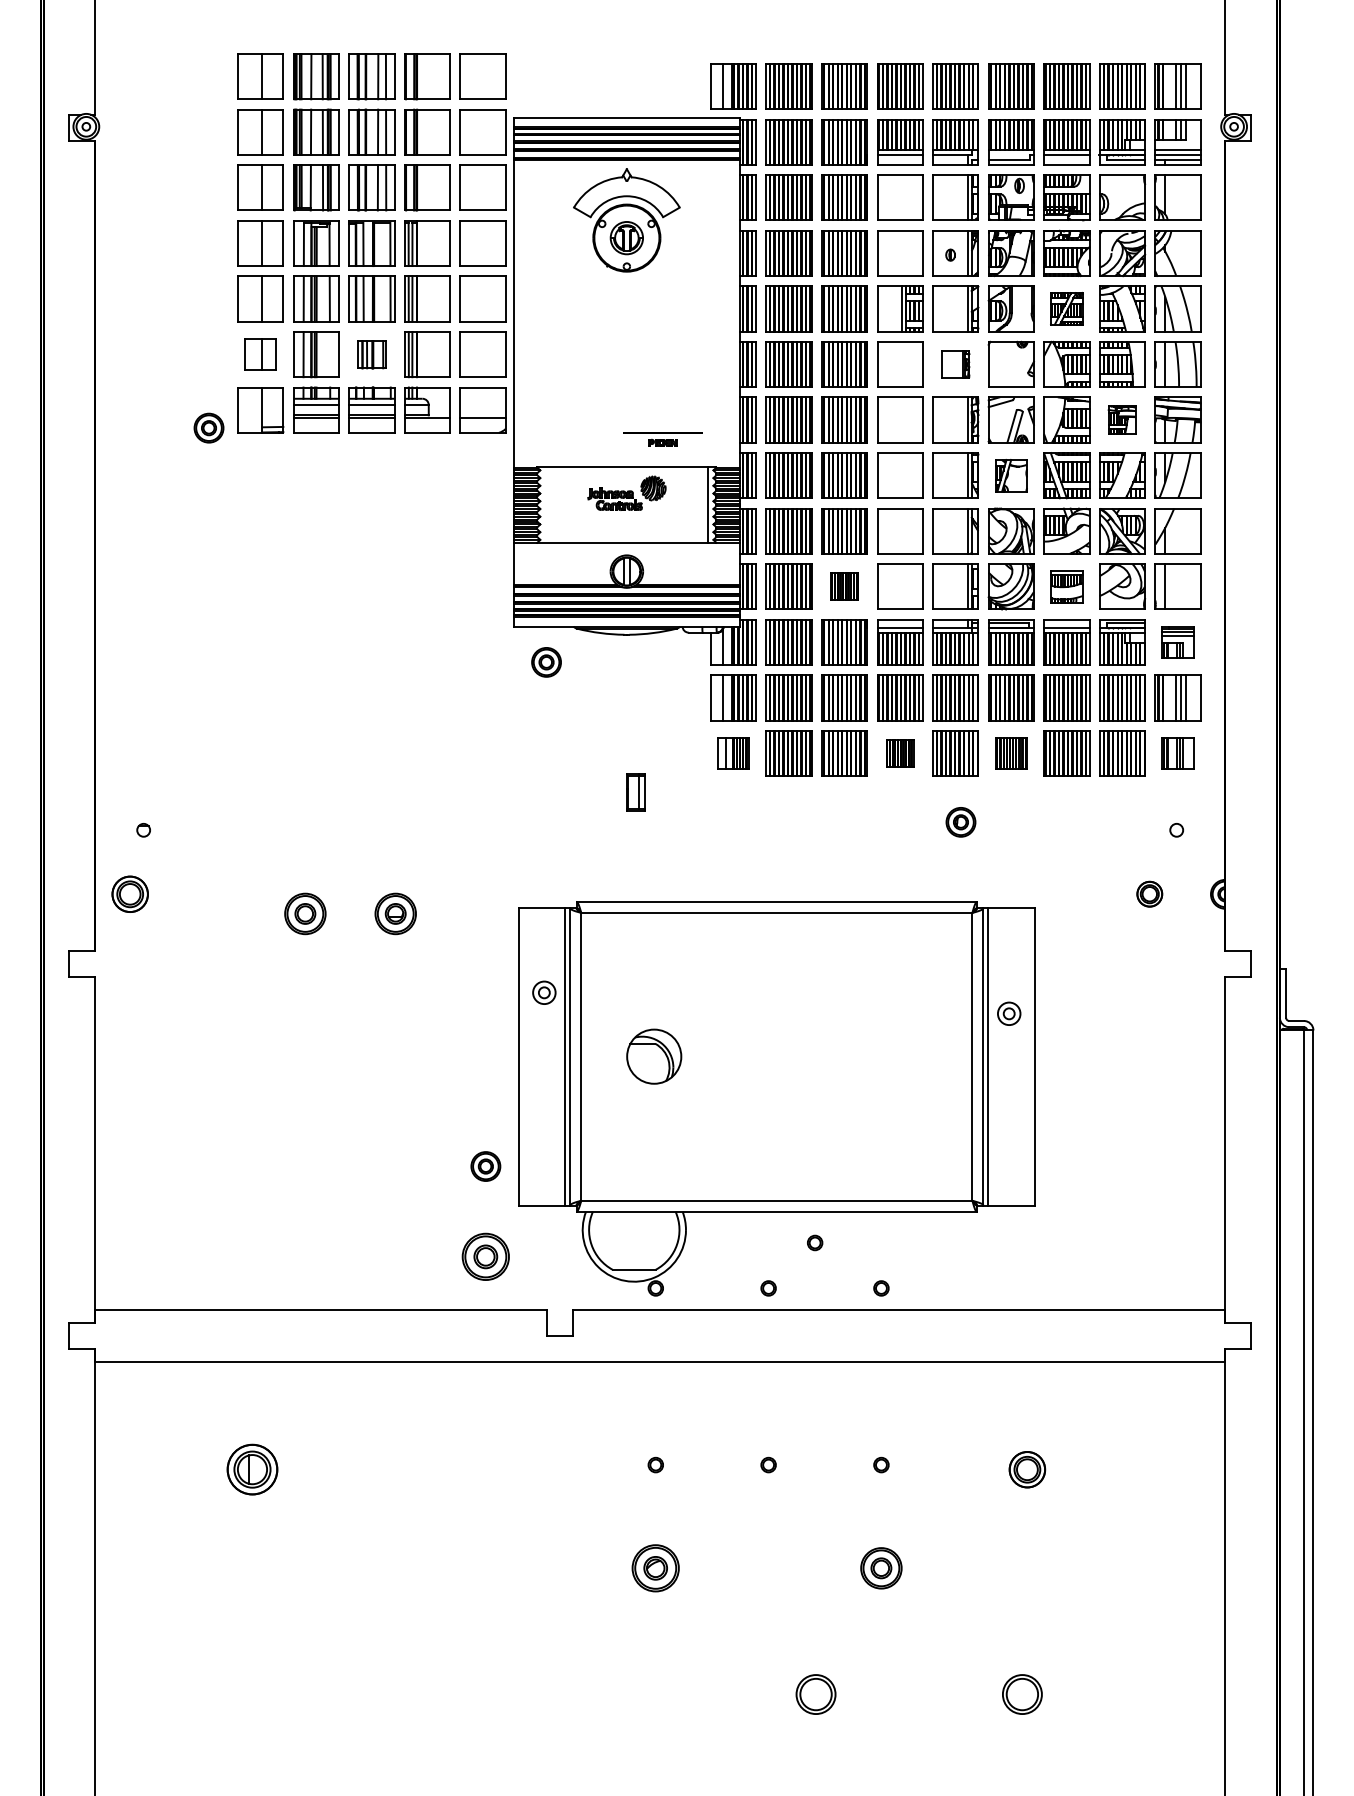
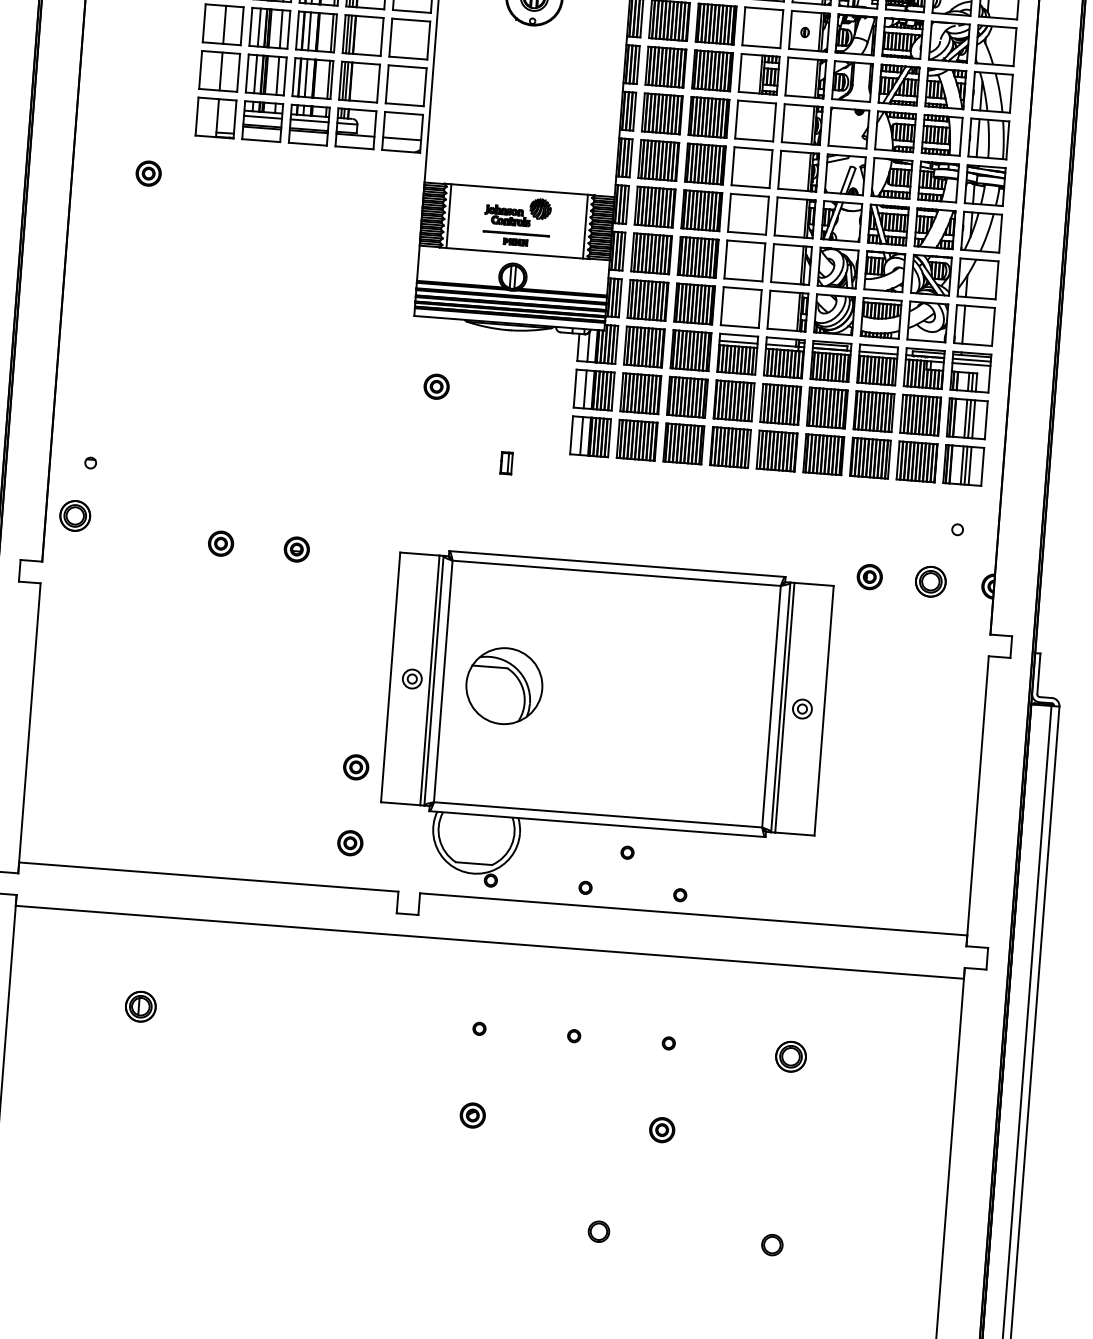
part: (1066, 308) -> (898, 84), size x1.43
part: (260, 354) -> (219, 71), size x1.43
line: (329, 354) -> (277, 75), added
part: (371, 354) -> (312, 78), size x1.67
part: (955, 364) -> (802, 124), size x1.67
part: (1121, 419) -> (937, 181), size x1.67
part: (208, 427) -> (148, 173), moved
part: (662, 439) -> (515, 239), moved
part: (1011, 475) -> (841, 221), size x1.43
line: (545, 505) -> (448, 216), added
part: (844, 586) -> (694, 303), size x1.67
part: (1066, 586) -> (880, 318), size x1.43
part: (1177, 642) -> (970, 372), size x1.43
part: (546, 662) -> (436, 386), moved
part: (733, 753) -> (590, 436), size x1.43
part: (900, 753) -> (730, 447), size x1.67
part: (1011, 753) -> (823, 454), size x1.43
part: (1177, 753) -> (963, 465), size x1.43
part: (636, 792) -> (506, 463), size x0.71
part: (960, 822) -> (869, 577), moved
part: (1149, 893) -> (930, 581), size x1.43
part: (305, 913) -> (221, 543), size x0.71
part: (395, 913) -> (296, 549), size x0.71
part: (544, 992) -> (412, 678), moved
part: (1009, 1013) -> (802, 708), moved
part: (654, 1056) -> (504, 685), size x1.67
part: (485, 1256) -> (350, 842), size x0.62
part: (252, 1469) -> (140, 1006), size x0.71
part: (655, 1568) -> (472, 1115), size x0.62
part: (881, 1568) -> (662, 1130), size x0.71
part: (815, 1694) -> (598, 1231), size x0.62
part: (1022, 1694) -> (772, 1245), size x0.62

